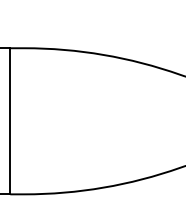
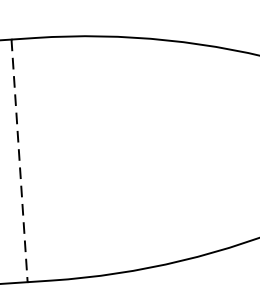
line: (10, 121) -> (19, 161), solid -> dashed

